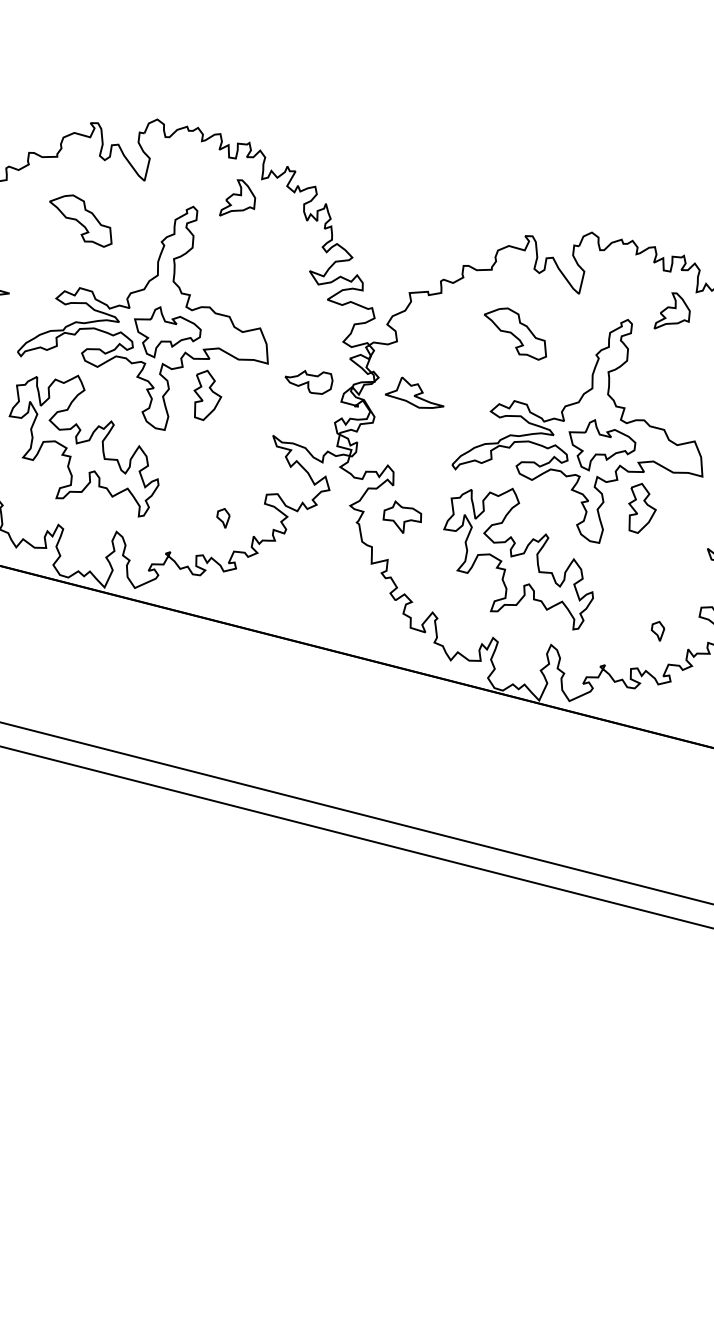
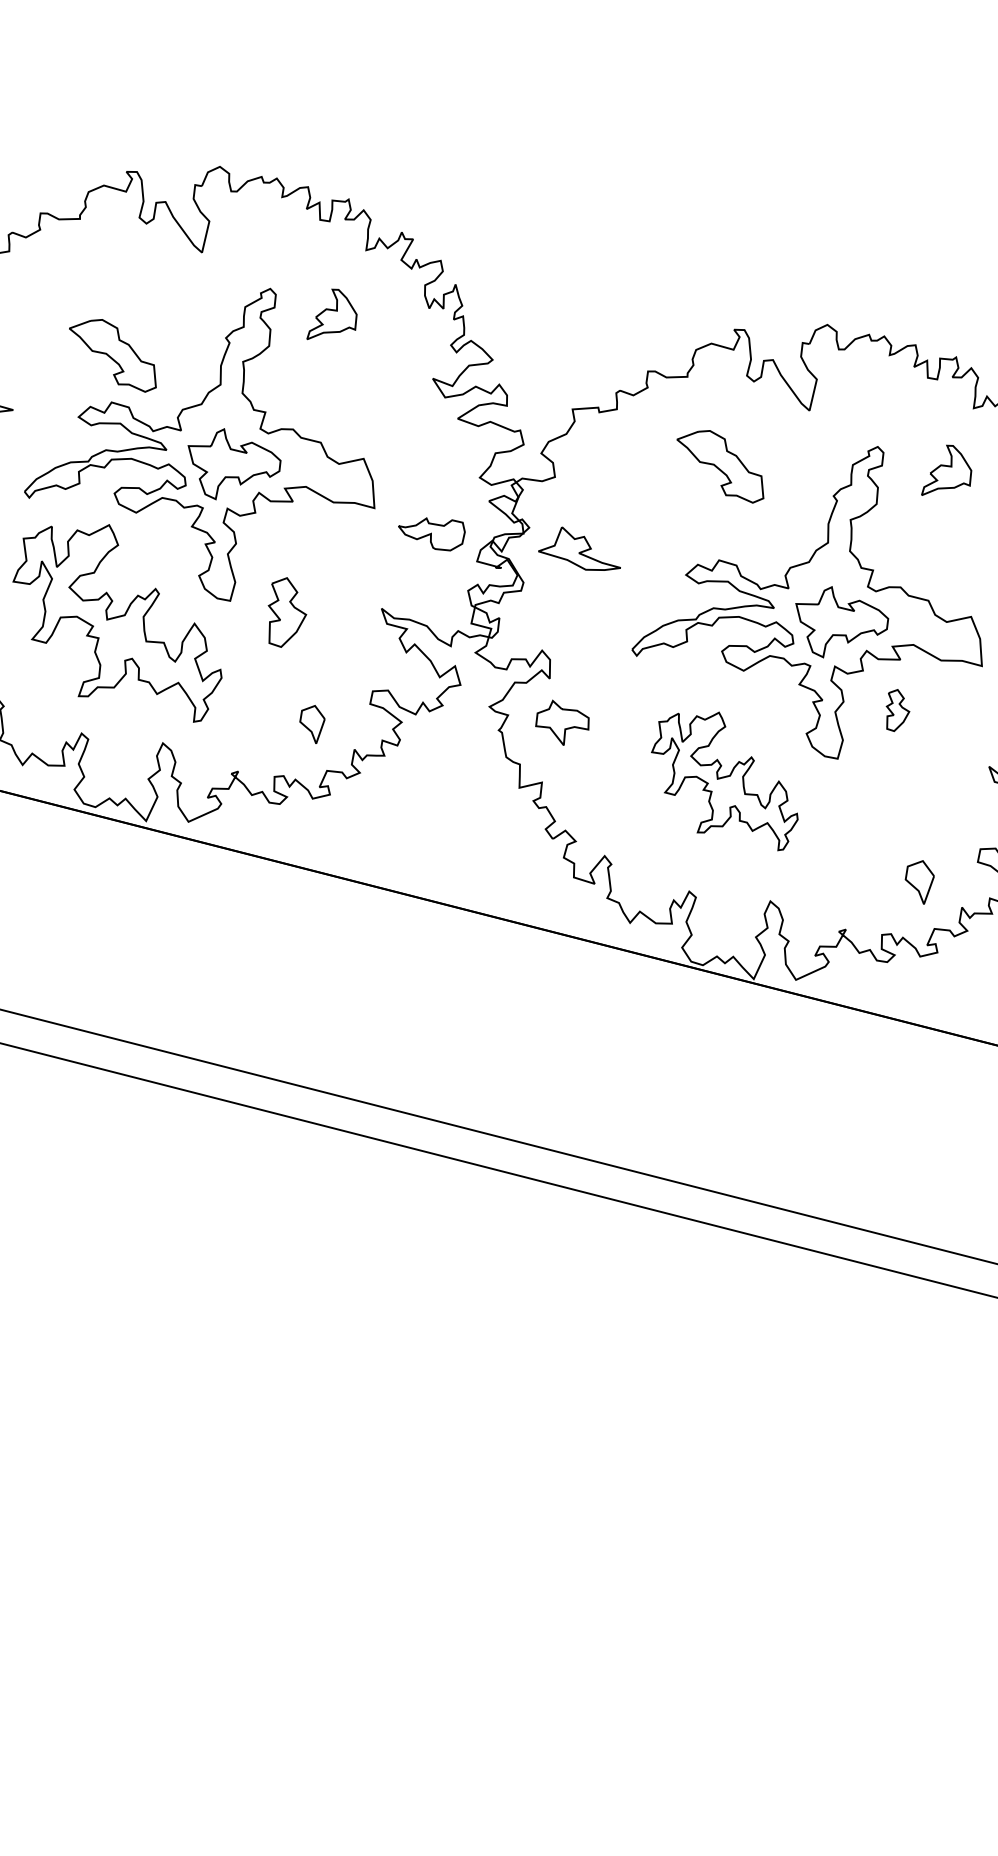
part: (237, 197) -> (331, 314), moved
part: (80, 220) -> (112, 355), moved
part: (672, 310) -> (946, 469), moved
part: (207, 395) -> (287, 612), moved
part: (642, 508) -> (897, 710), size x0.6
part: (222, 518) -> (311, 724), size x1.4
part: (518, 559) -> (724, 781), size x0.7
part: (657, 631) -> (919, 882), size x1.6

